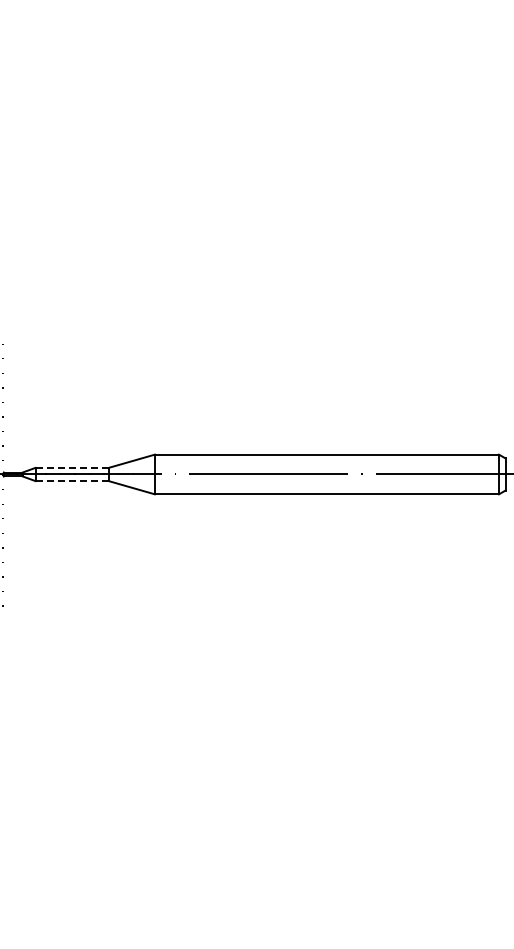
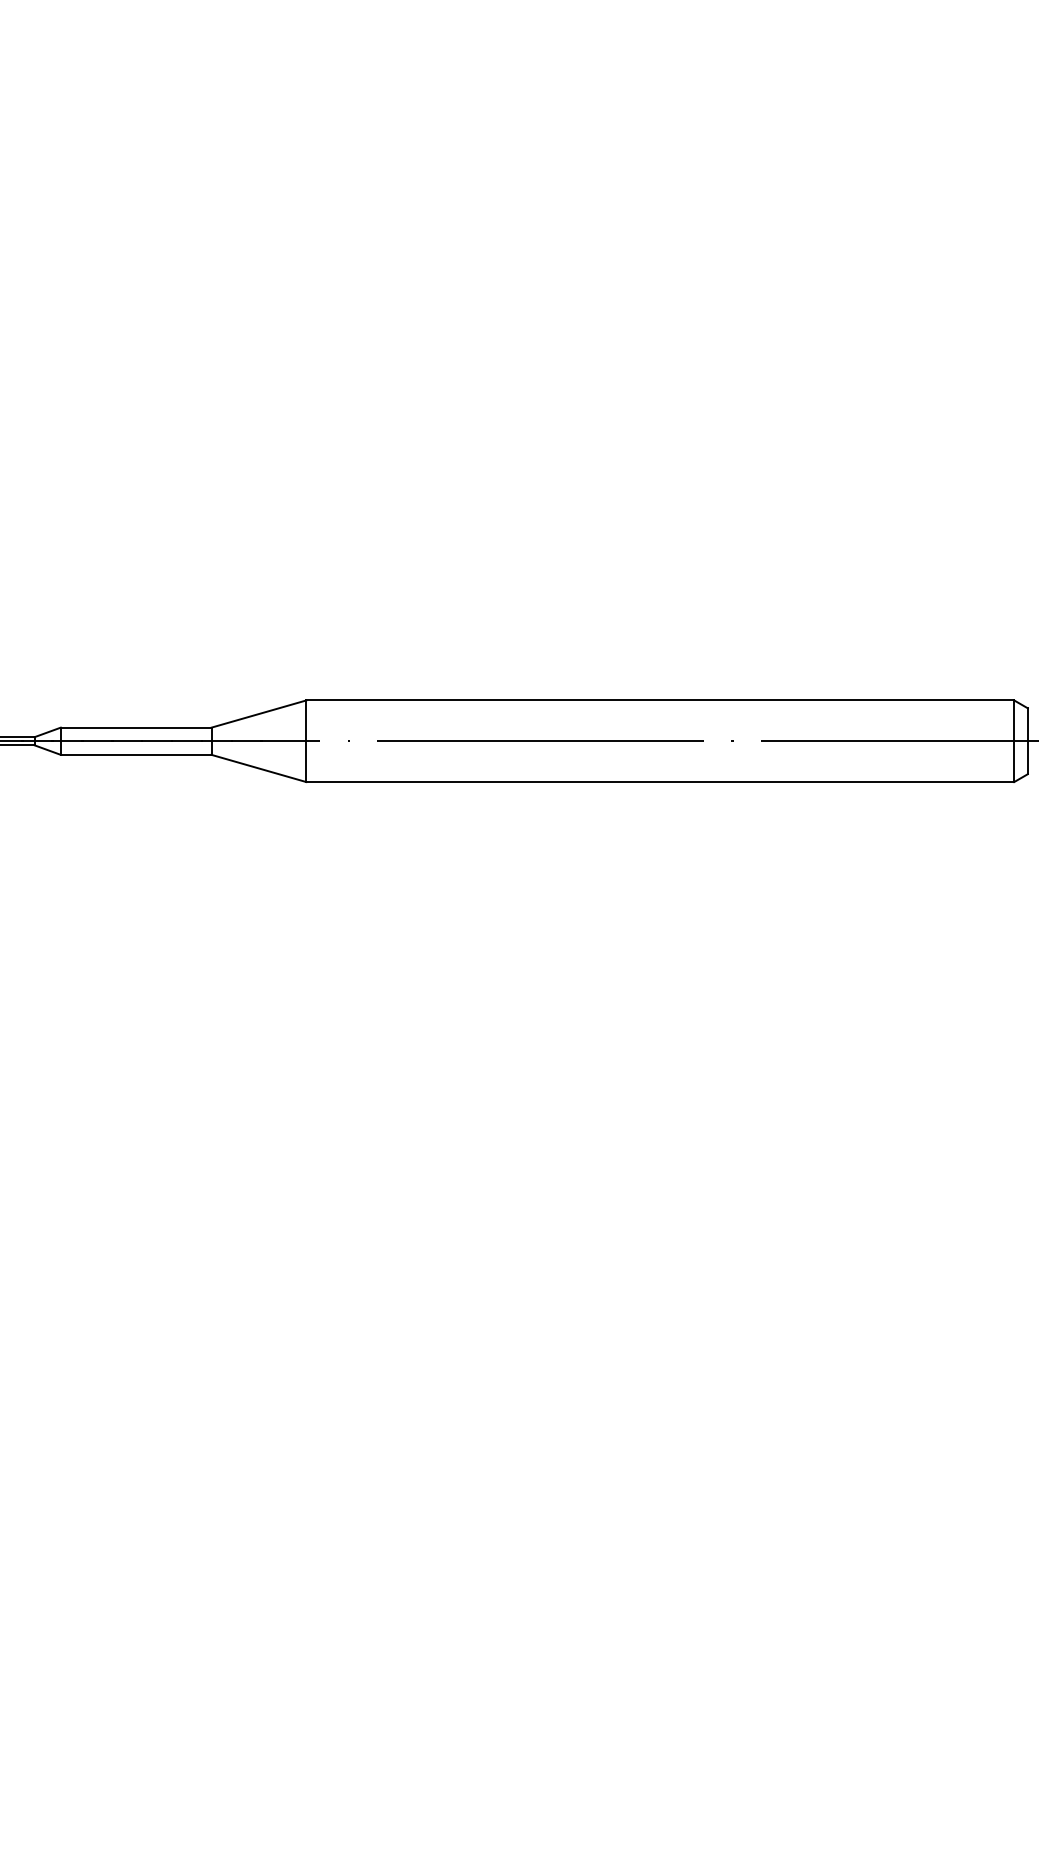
line: (72, 467) -> (136, 726), dashed -> solid
line: (72, 481) -> (136, 755), dashed -> solid

